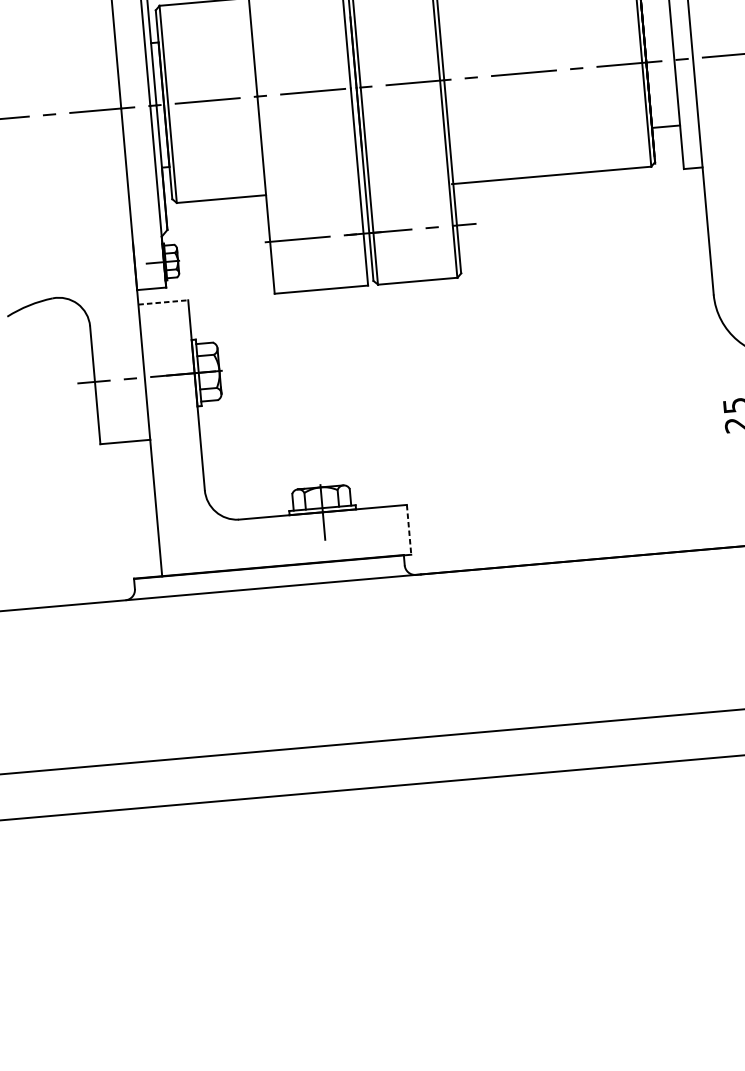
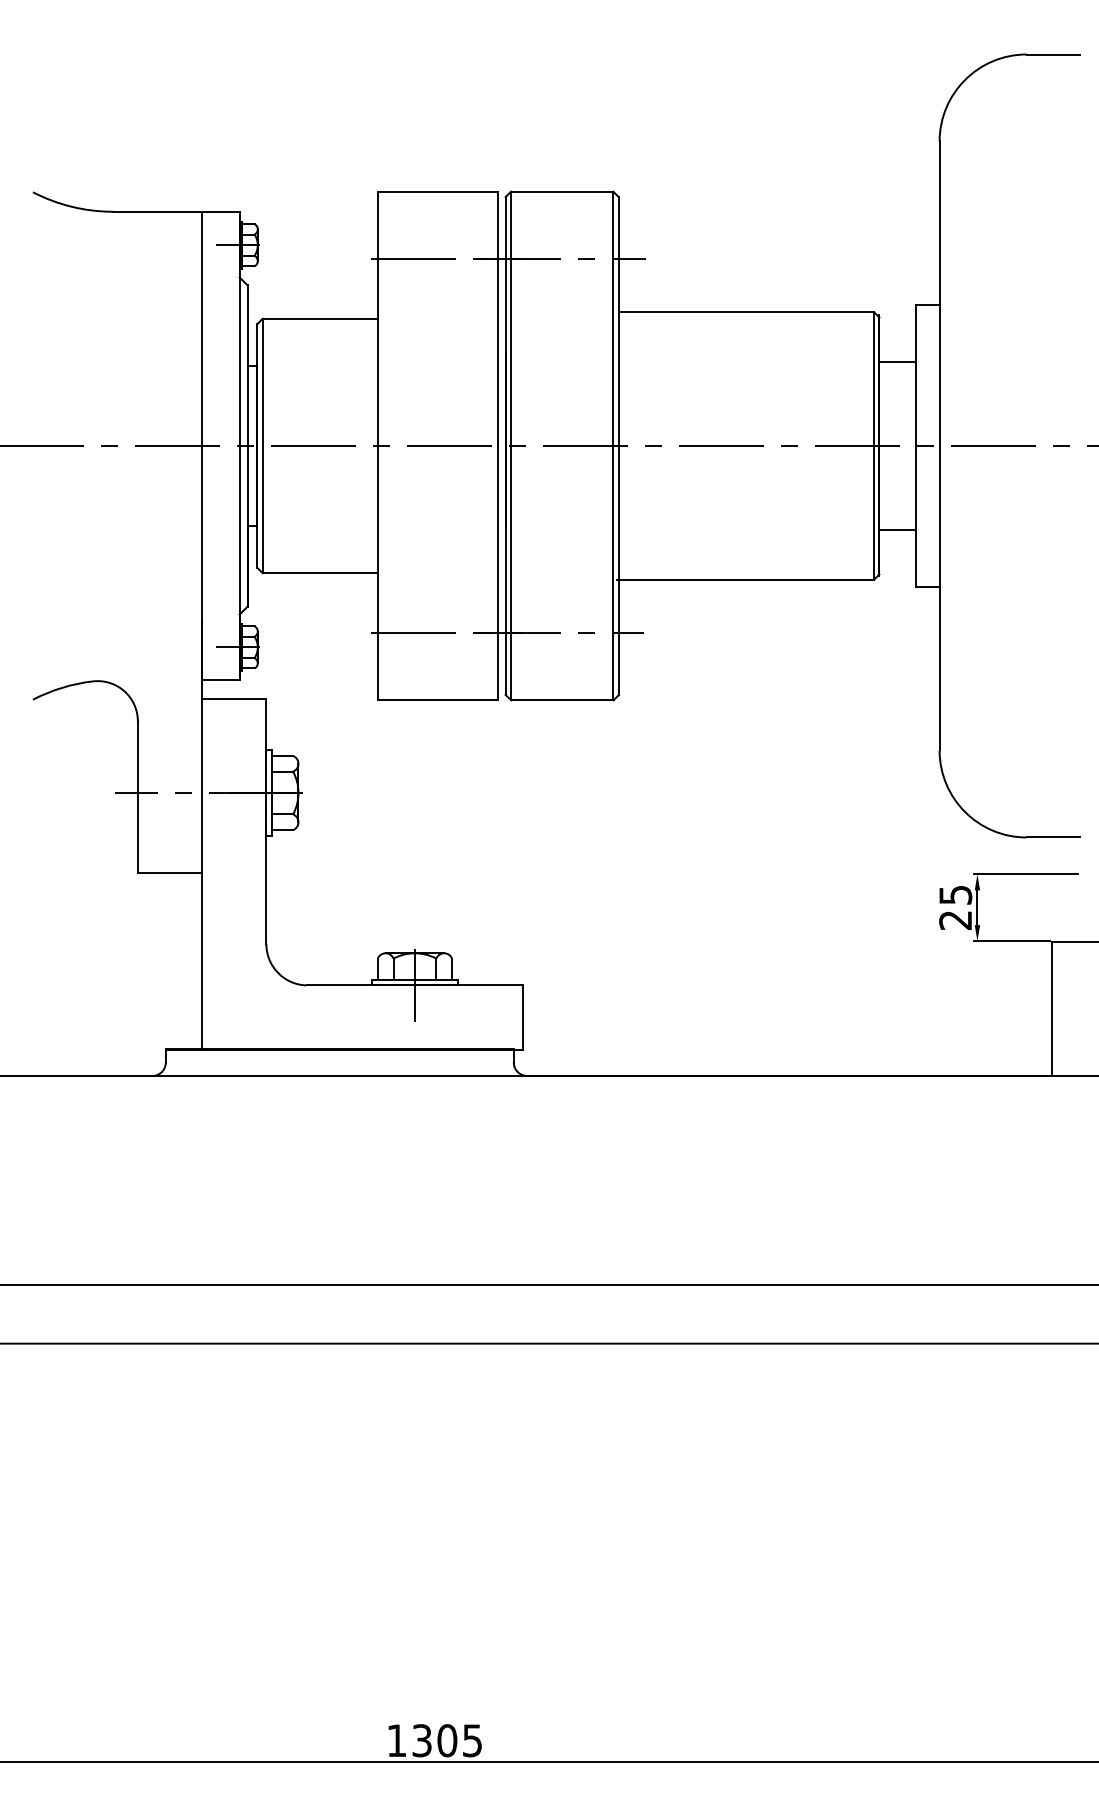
line: (163, 302) -> (234, 698), dashed -> solid
line: (409, 530) -> (523, 1018), dashed -> solid

